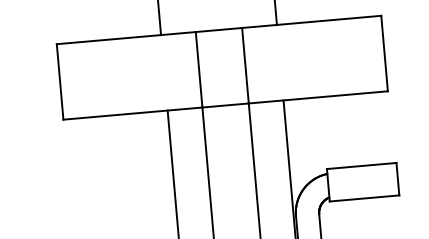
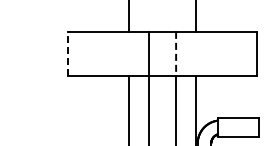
line: (246, 66) -> (176, 54), solid -> dashed
line: (60, 81) -> (68, 53), solid -> dashed

